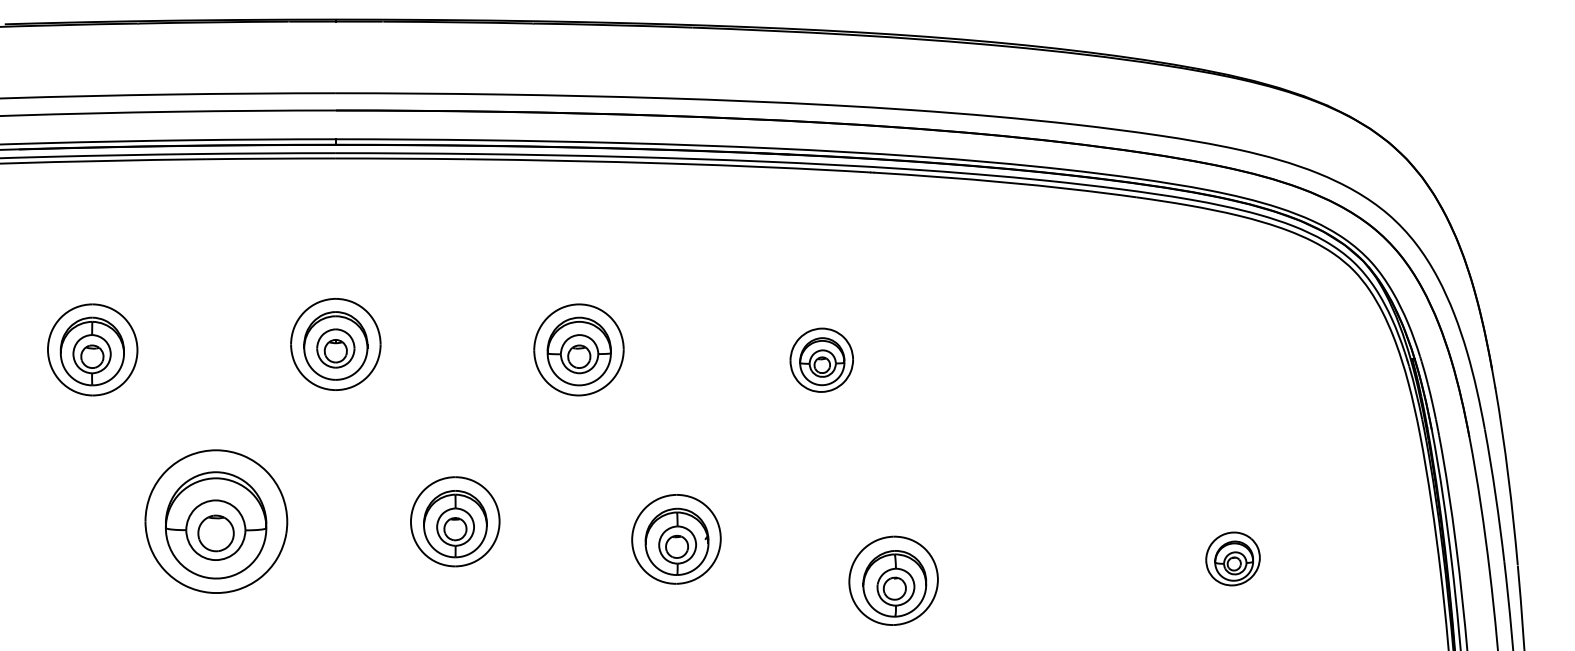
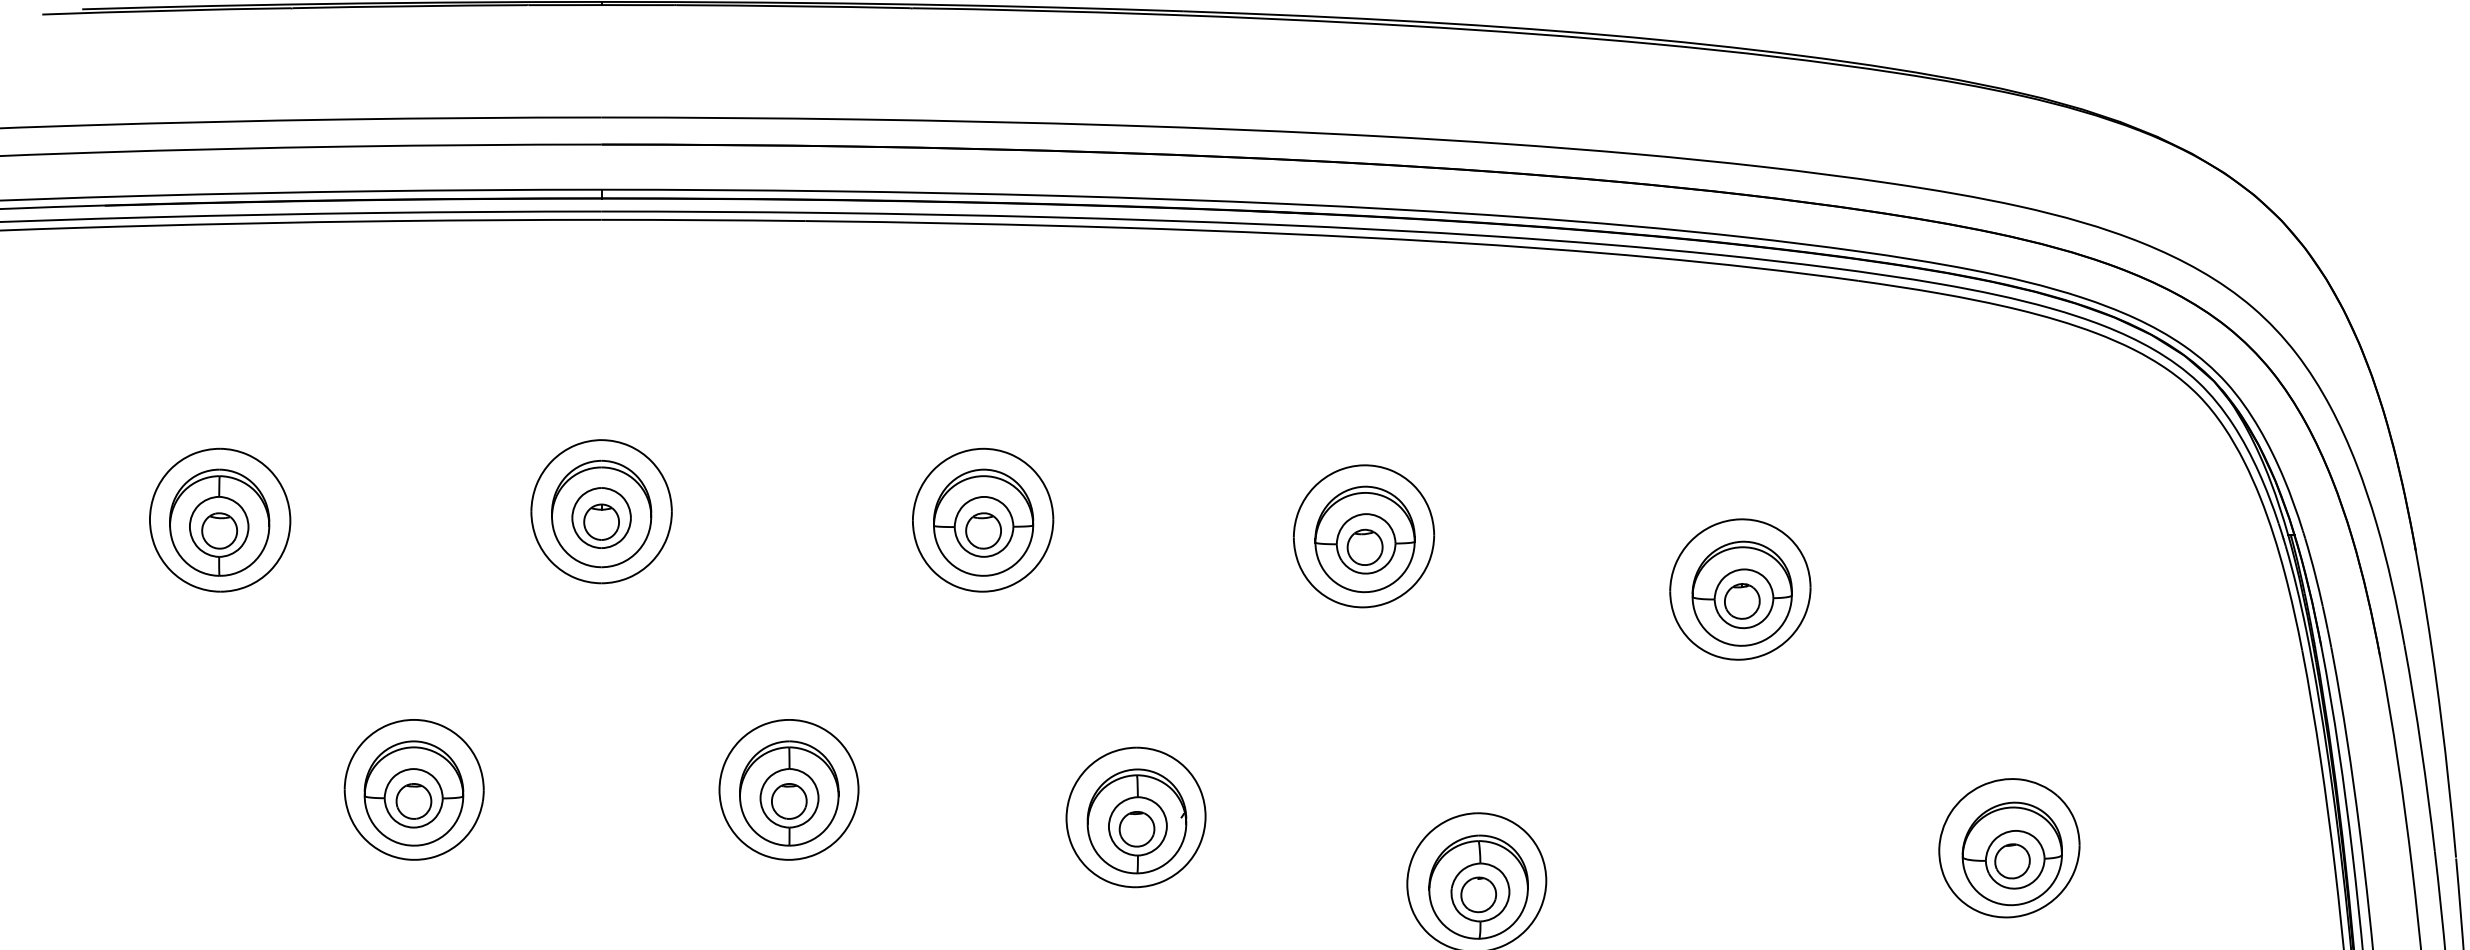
part: (821, 360) -> (1363, 536), size x1.43
part: (1061, 393) -> (1740, 588), added
part: (216, 521) -> (414, 789), size x0.62
part: (1232, 558) -> (2008, 847), size x1.67

